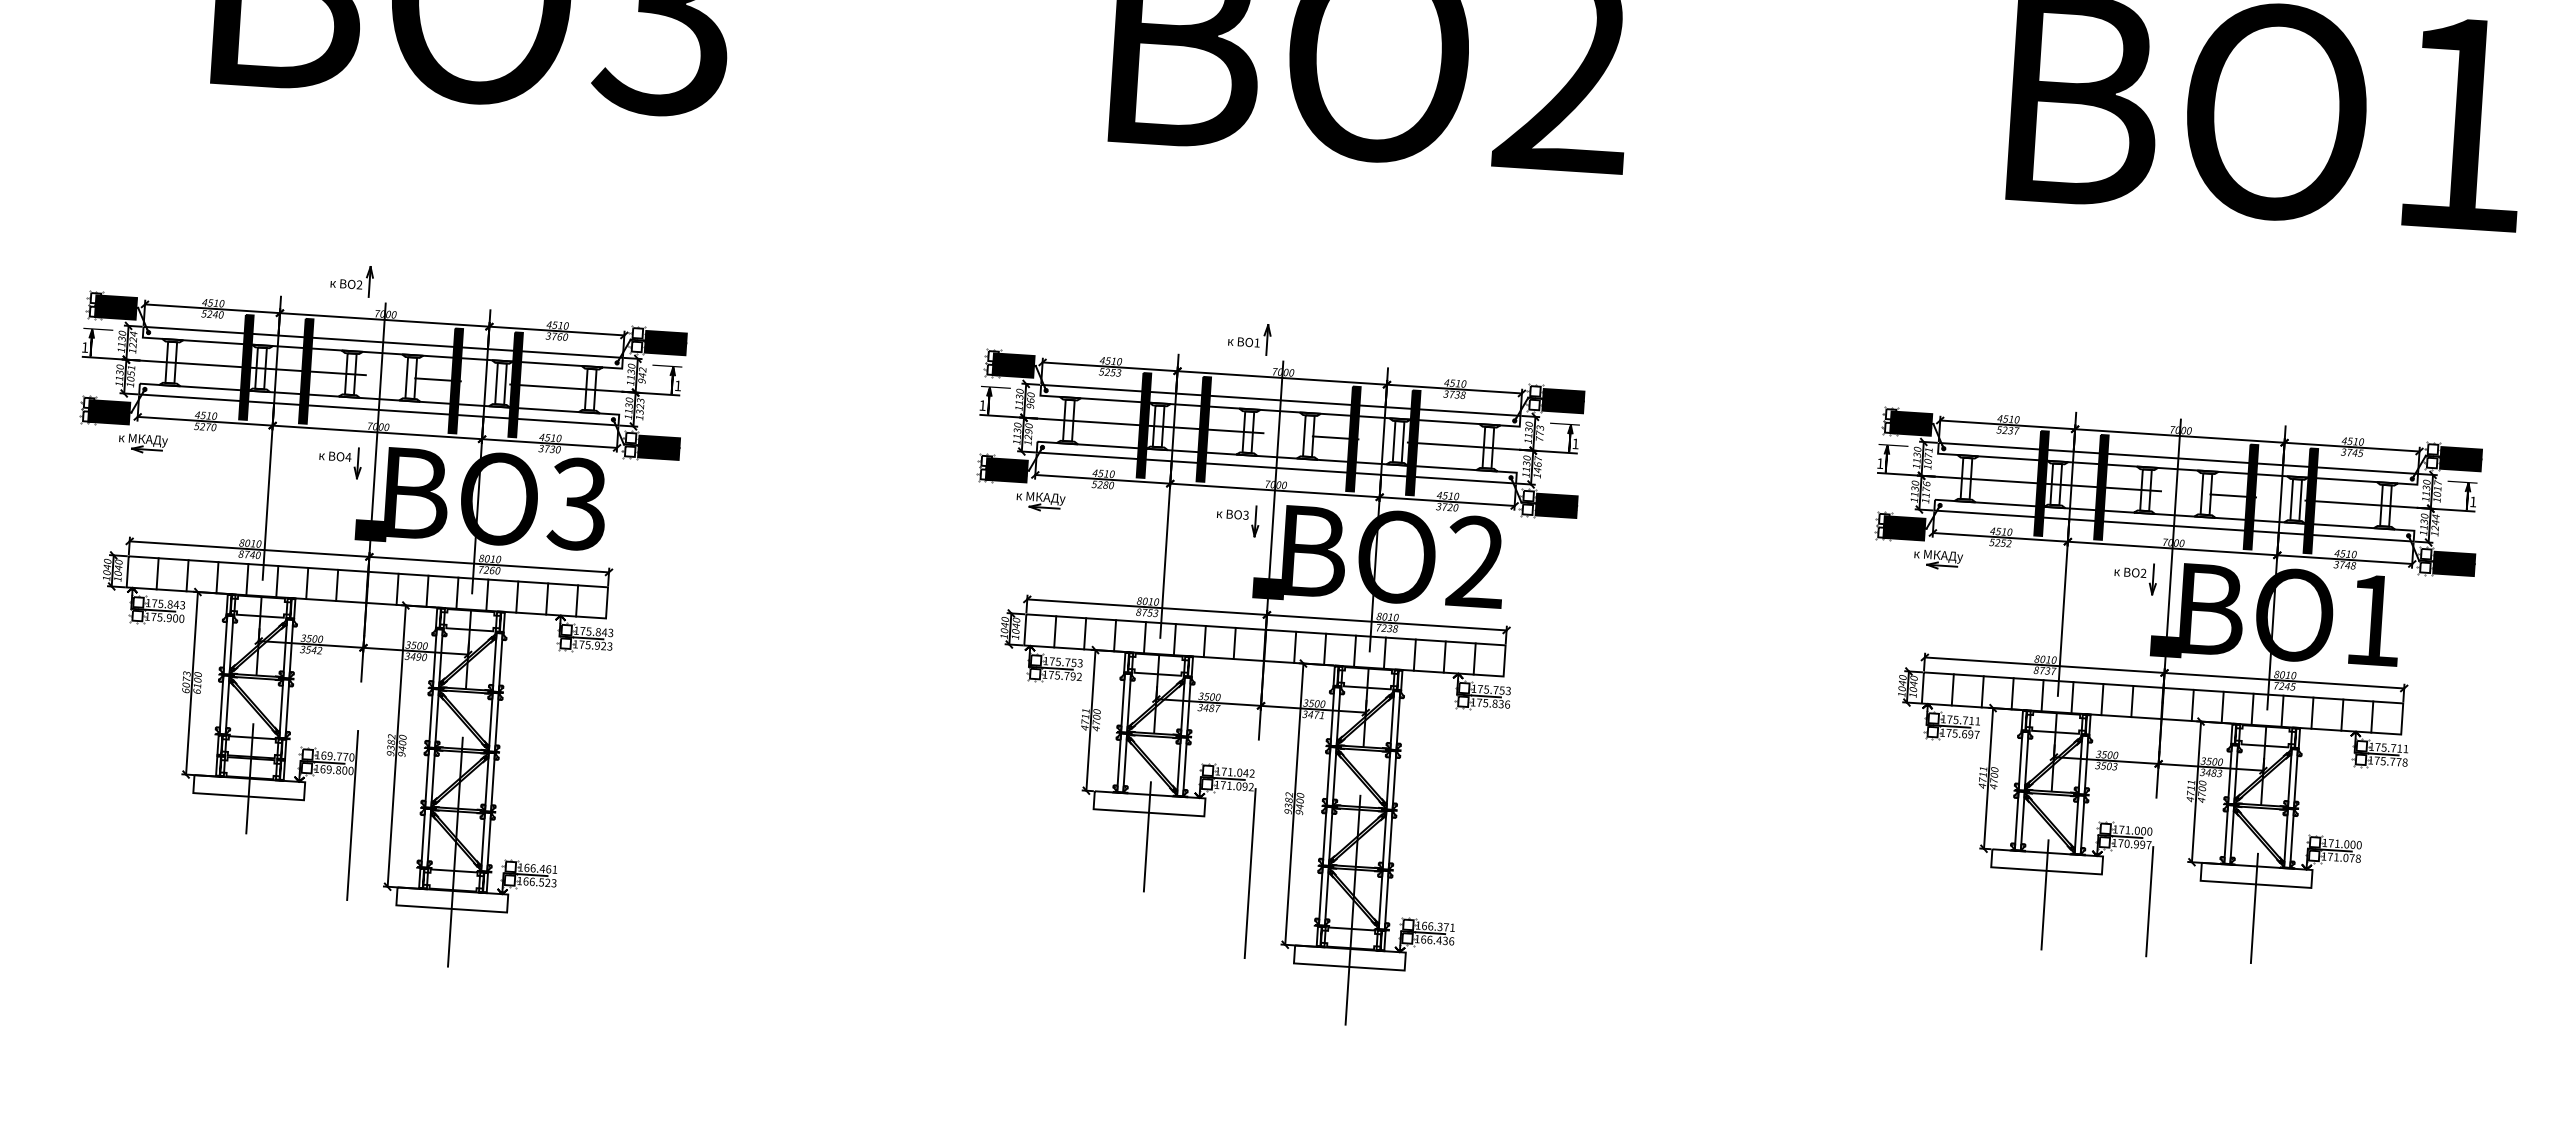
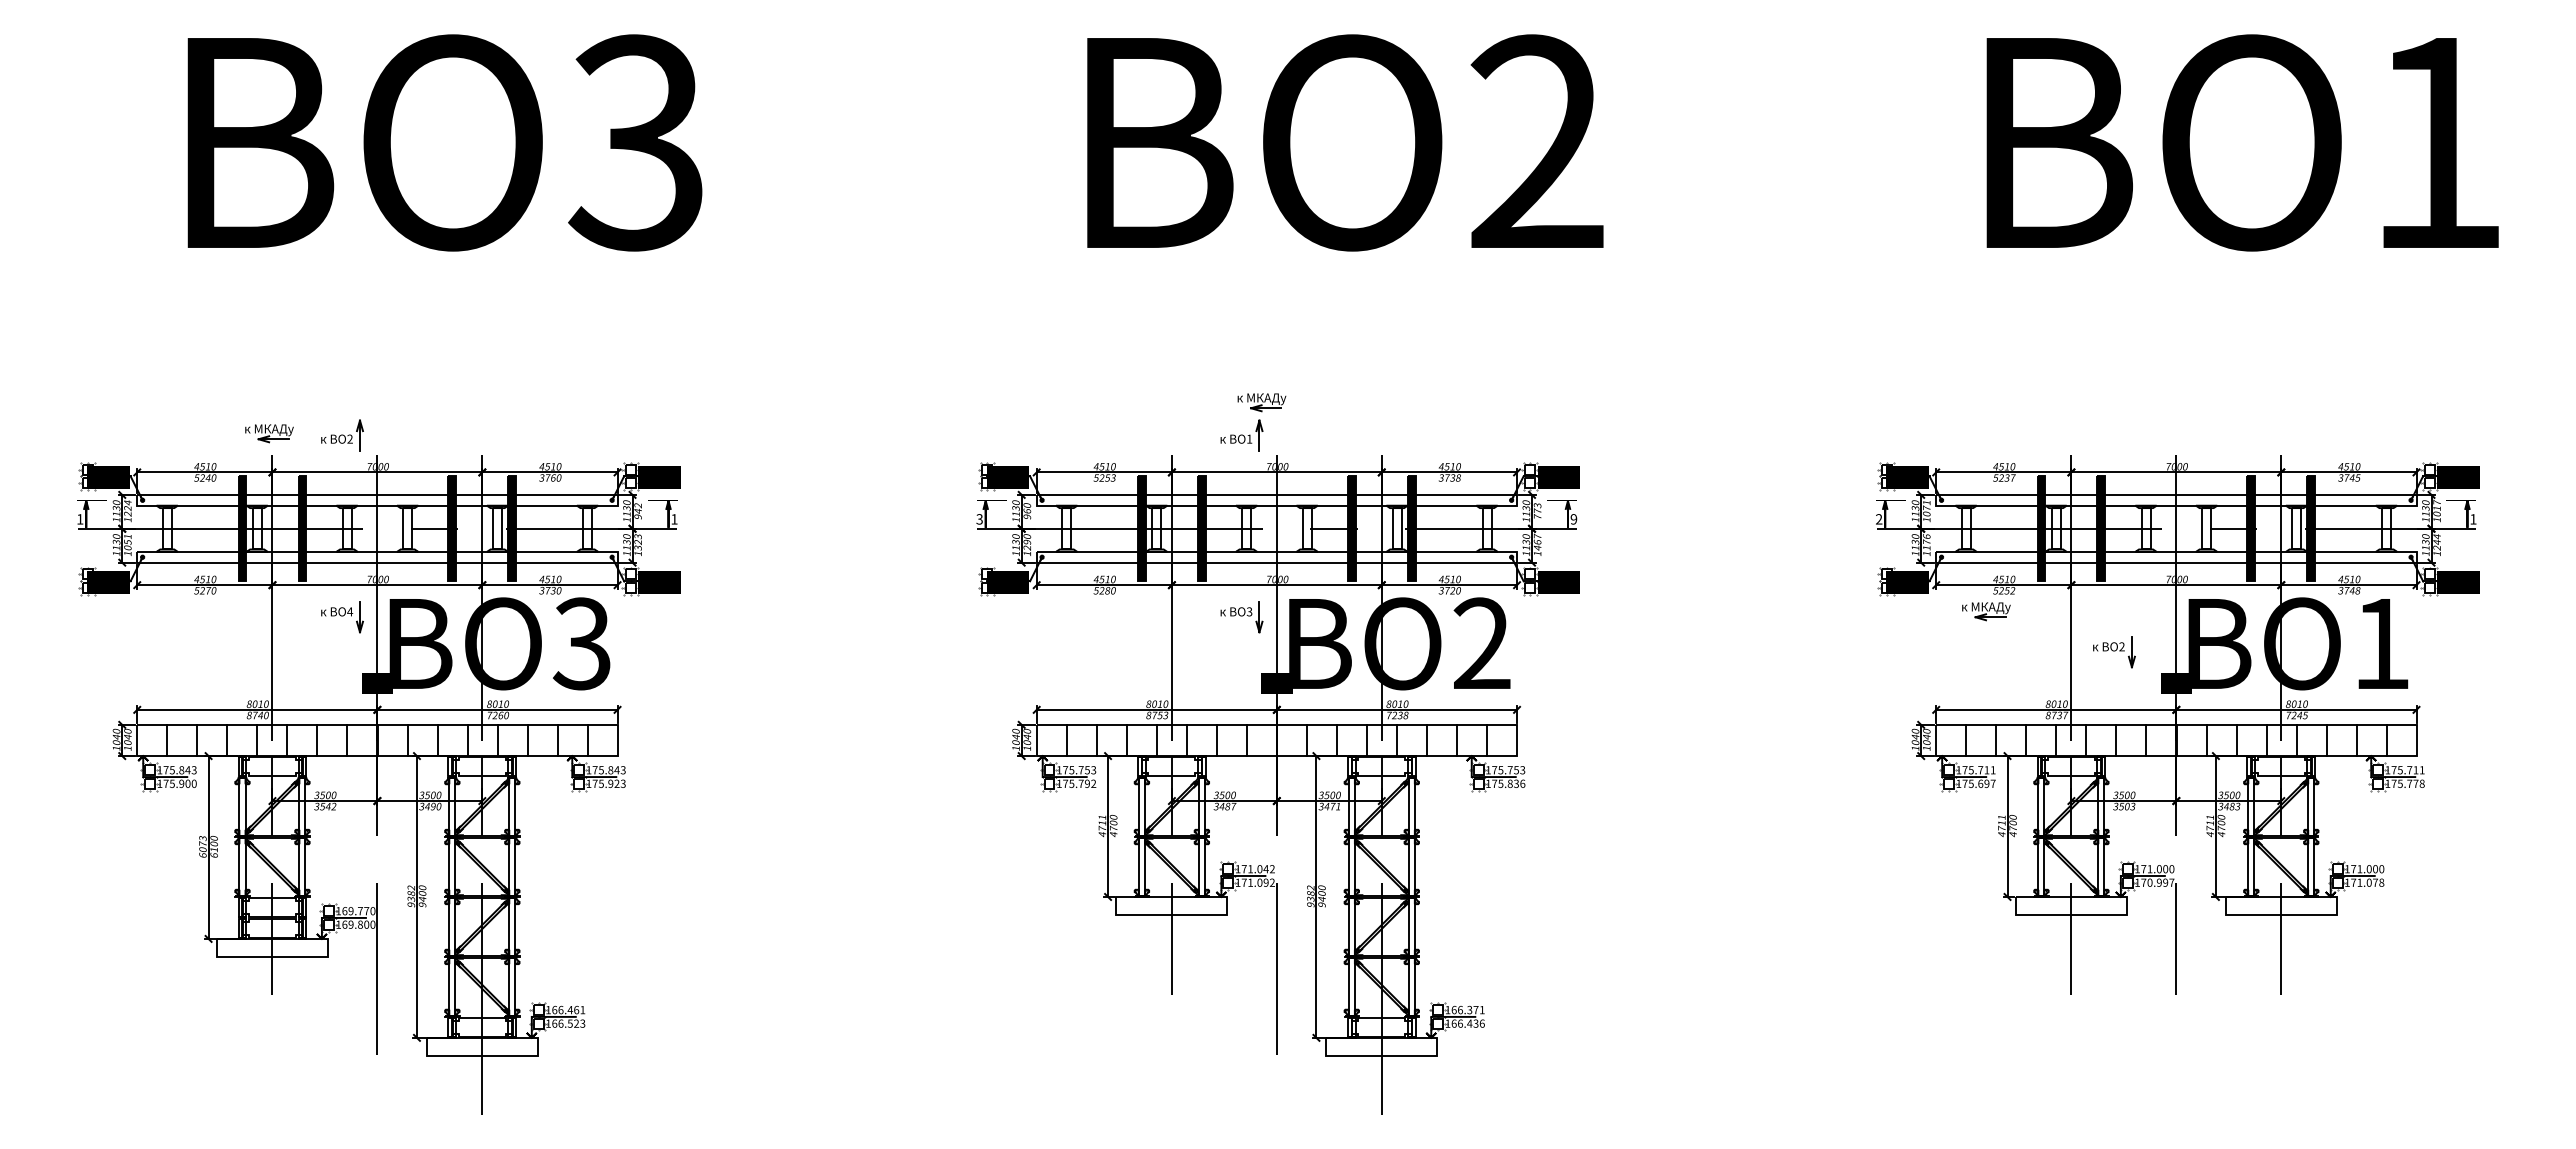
text: (982, 405) -> (979, 519), 1 -> 3
part: (143, 443) -> (269, 433), moved
text: (1575, 444) -> (1573, 519), 1 -> 9
text: (1880, 463) -> (1879, 519), 1 -> 2
part: (1040, 501) -> (1261, 402), moved
part: (1938, 559) -> (1986, 611), moved
part: (2135, 578) -> (2114, 652), moved

